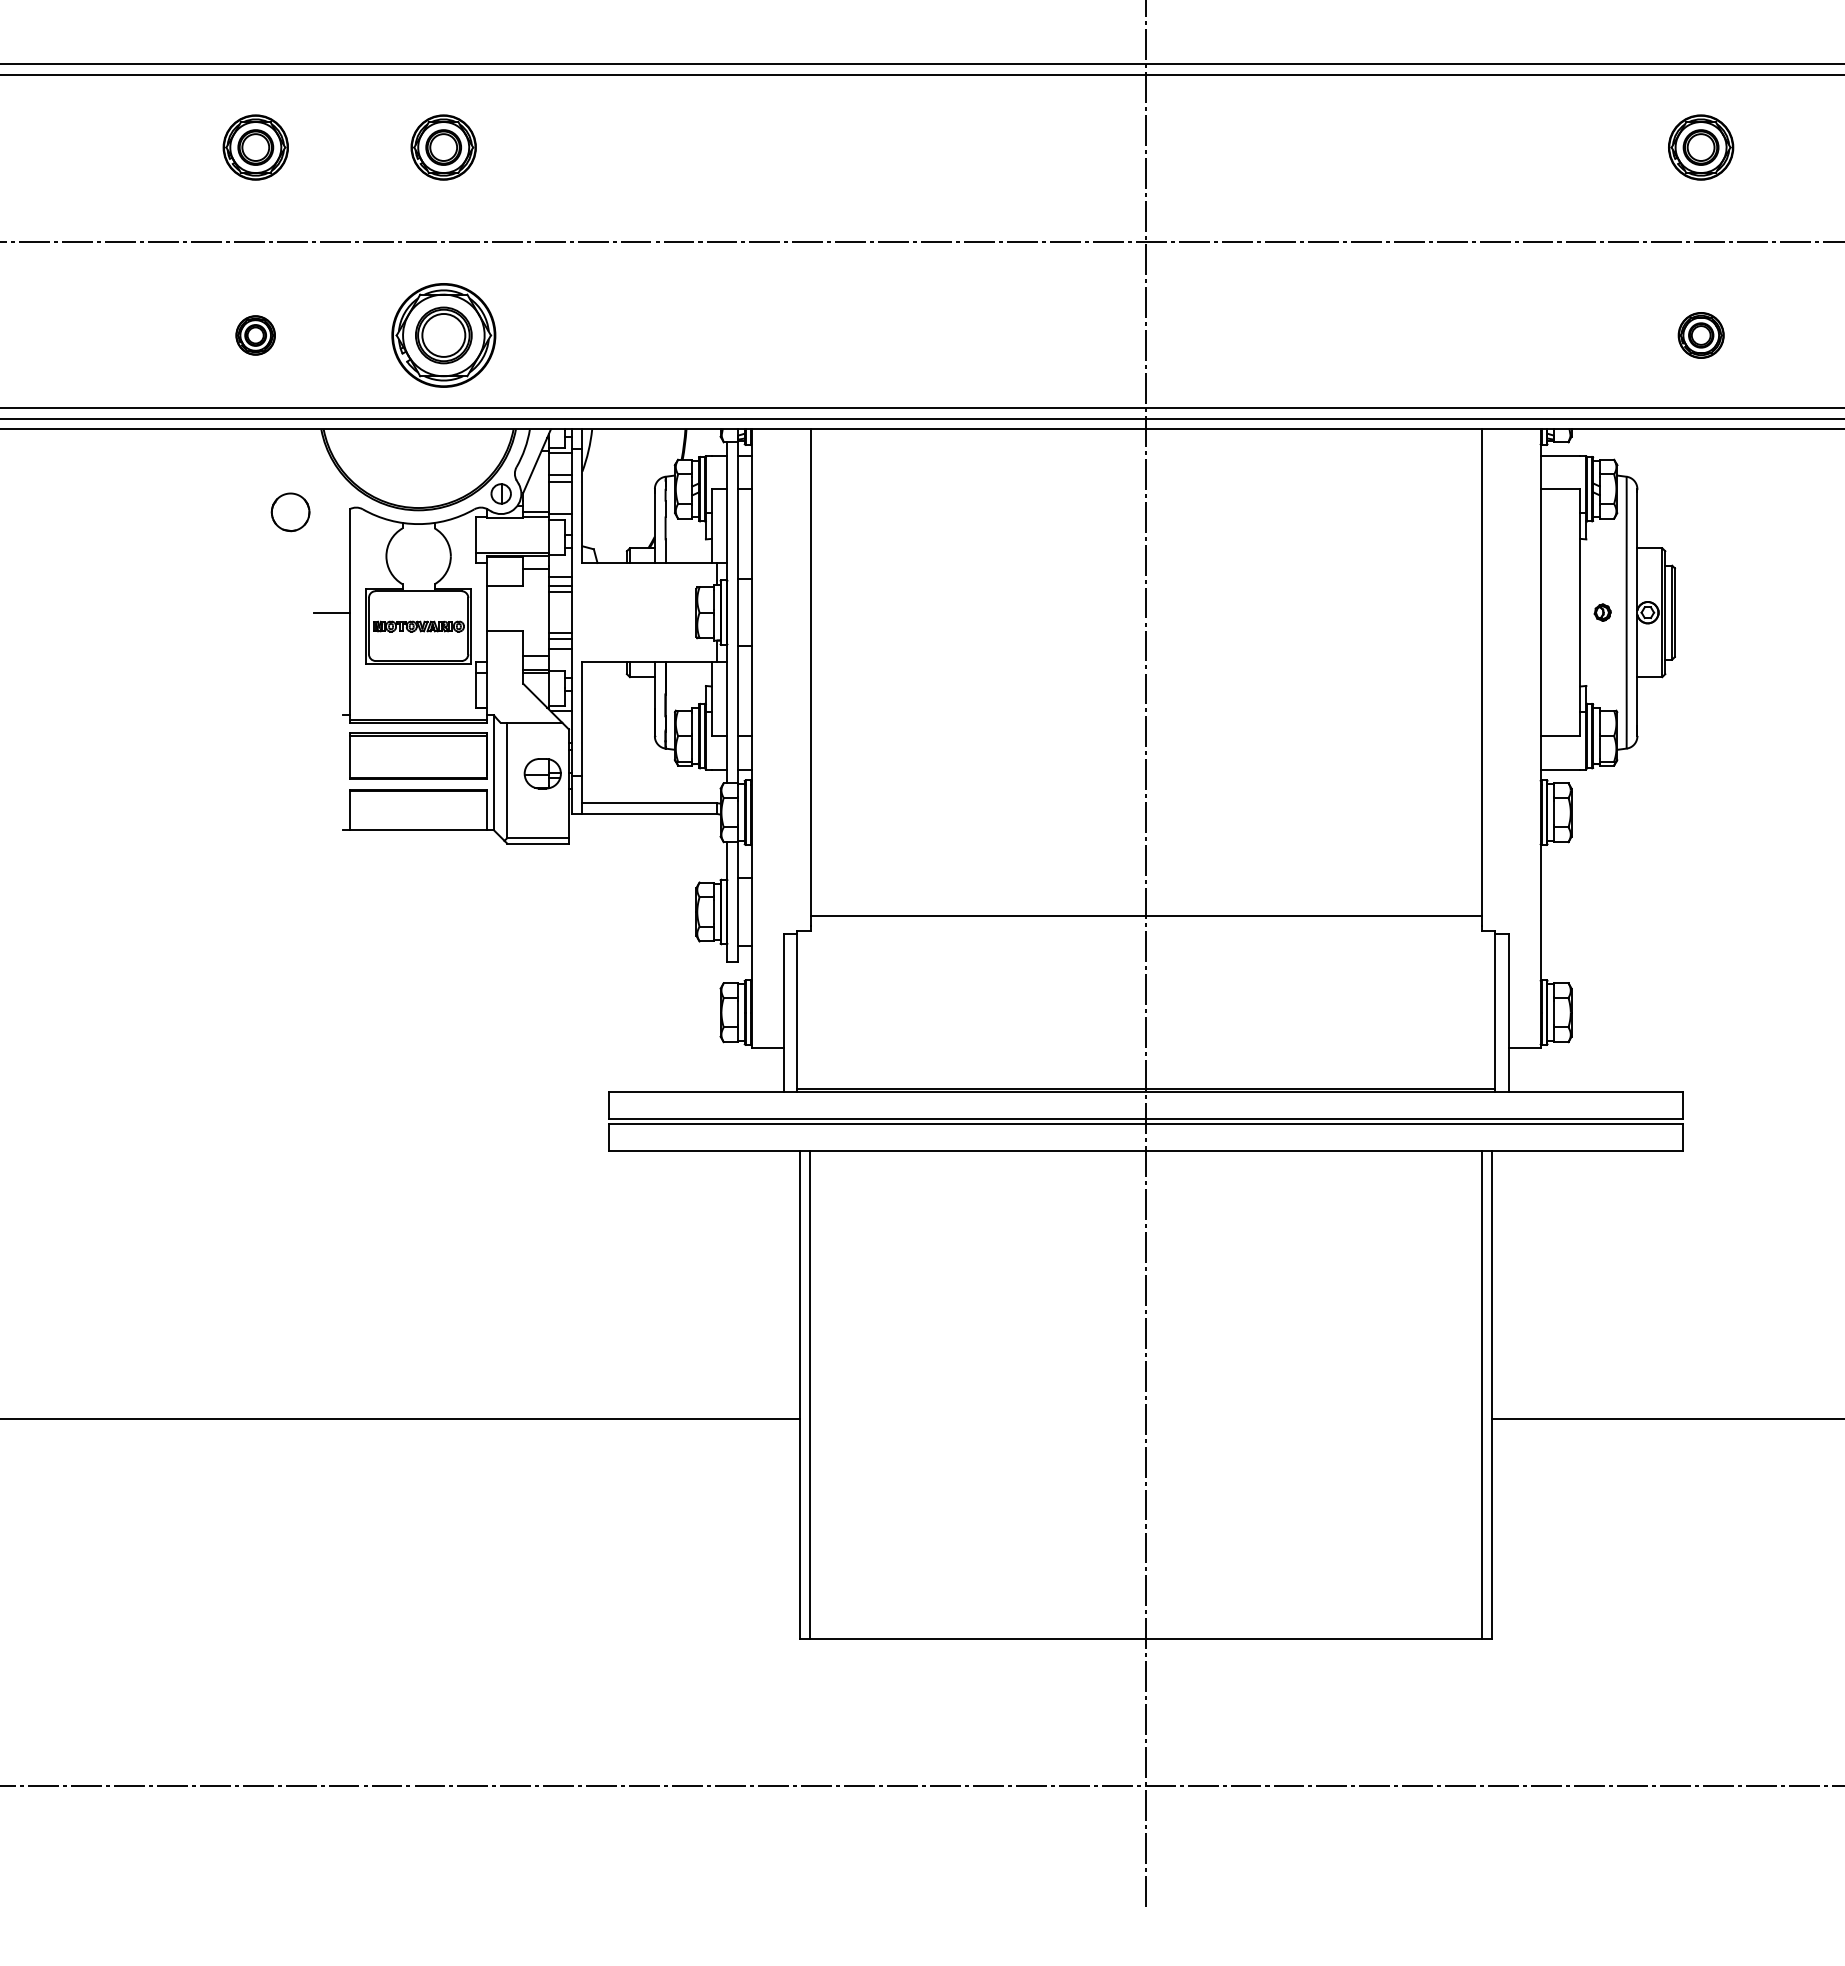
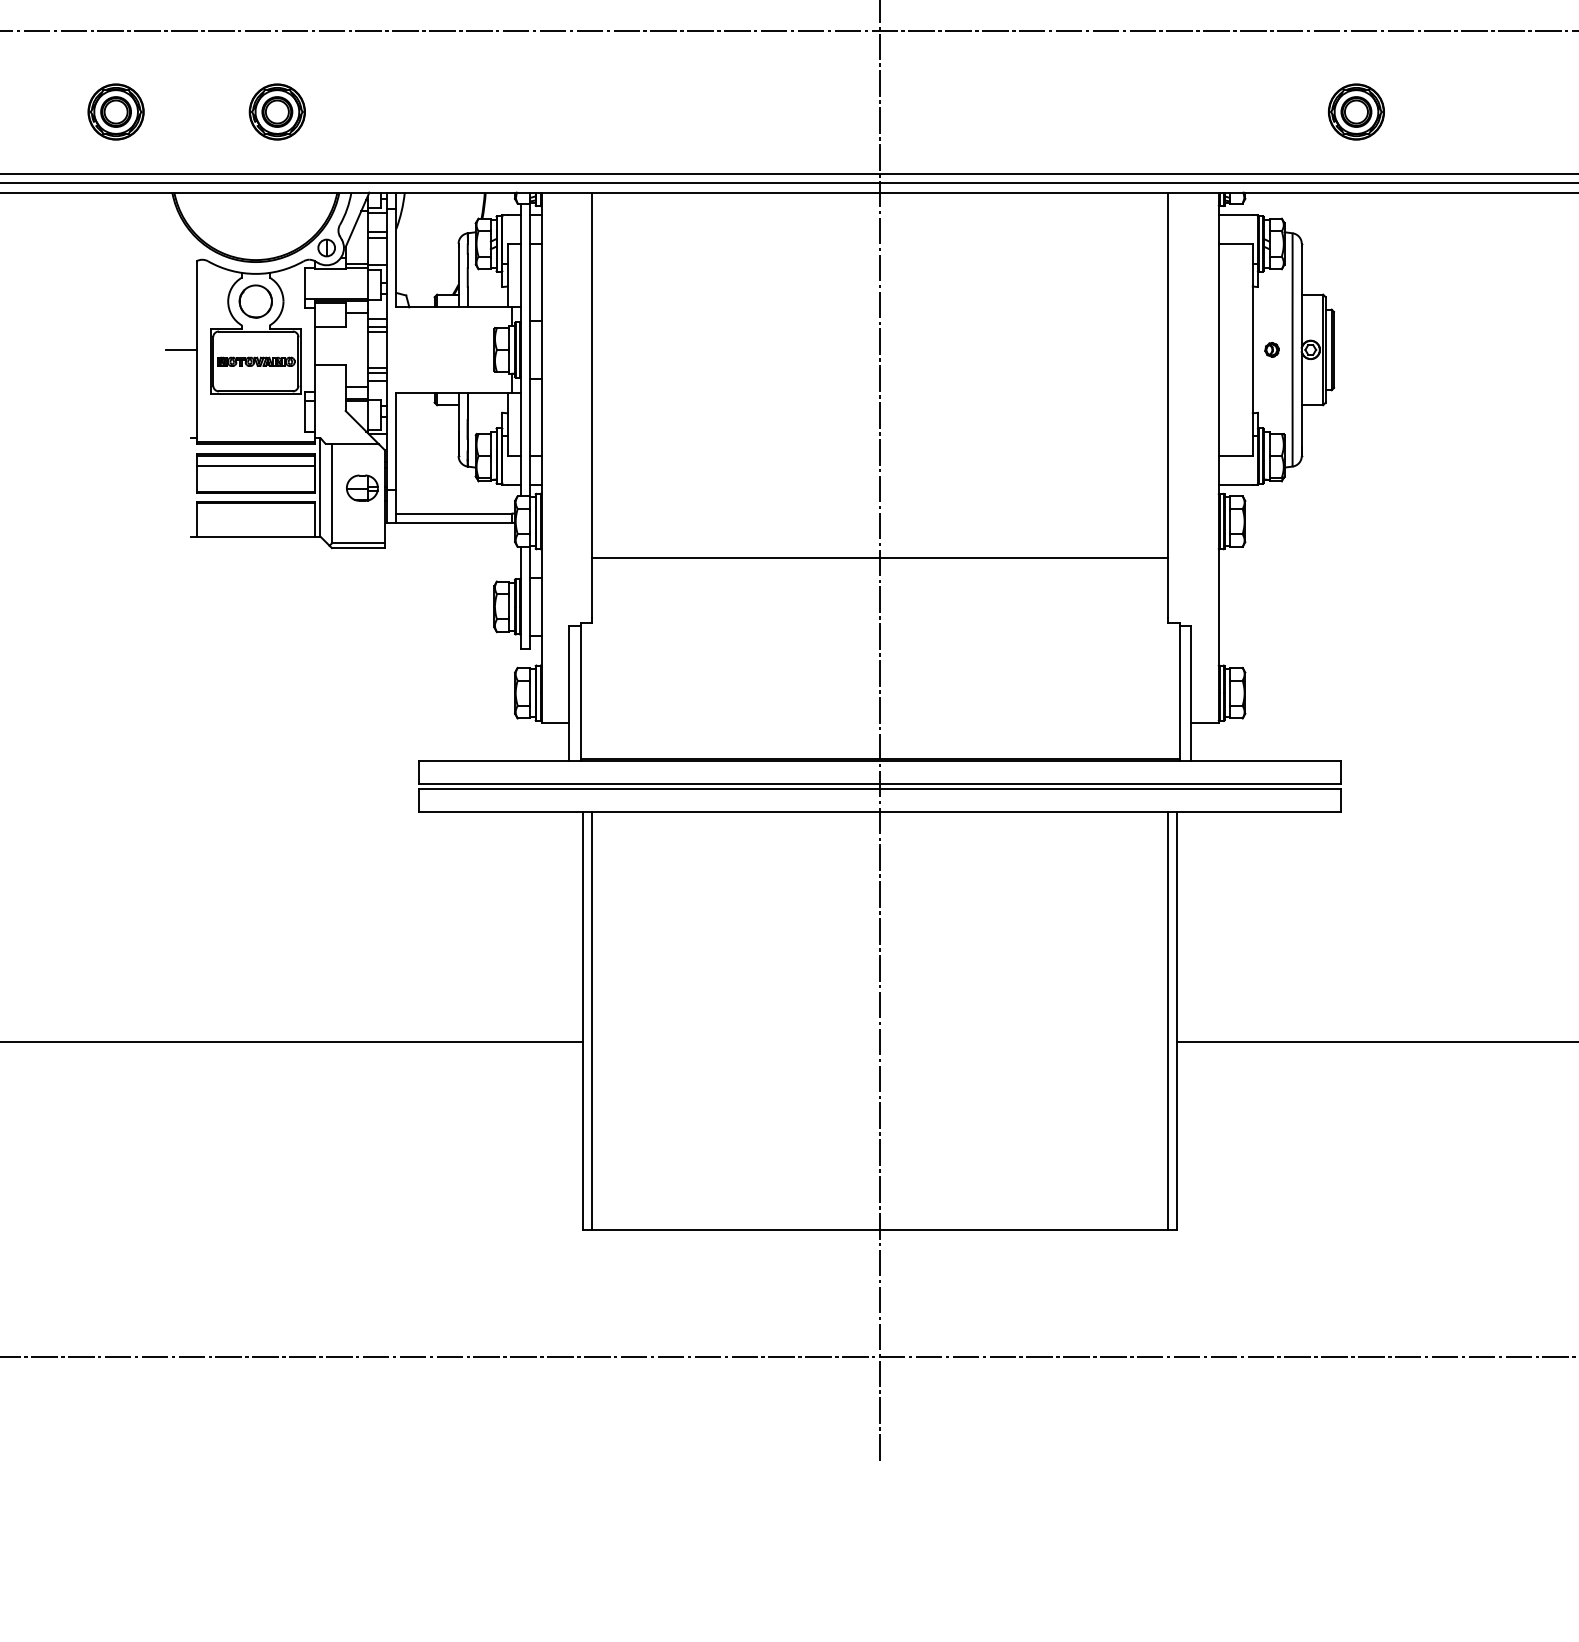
part: (255, 335) -> (115, 112), size x1.67
part: (443, 335) -> (277, 112), size x0.62
part: (1701, 335) -> (1356, 112), size x1.43
part: (290, 512) -> (255, 301), moved
line: (418, 748) -> (255, 466), added
line: (1145, 915) -> (879, 557), moved

